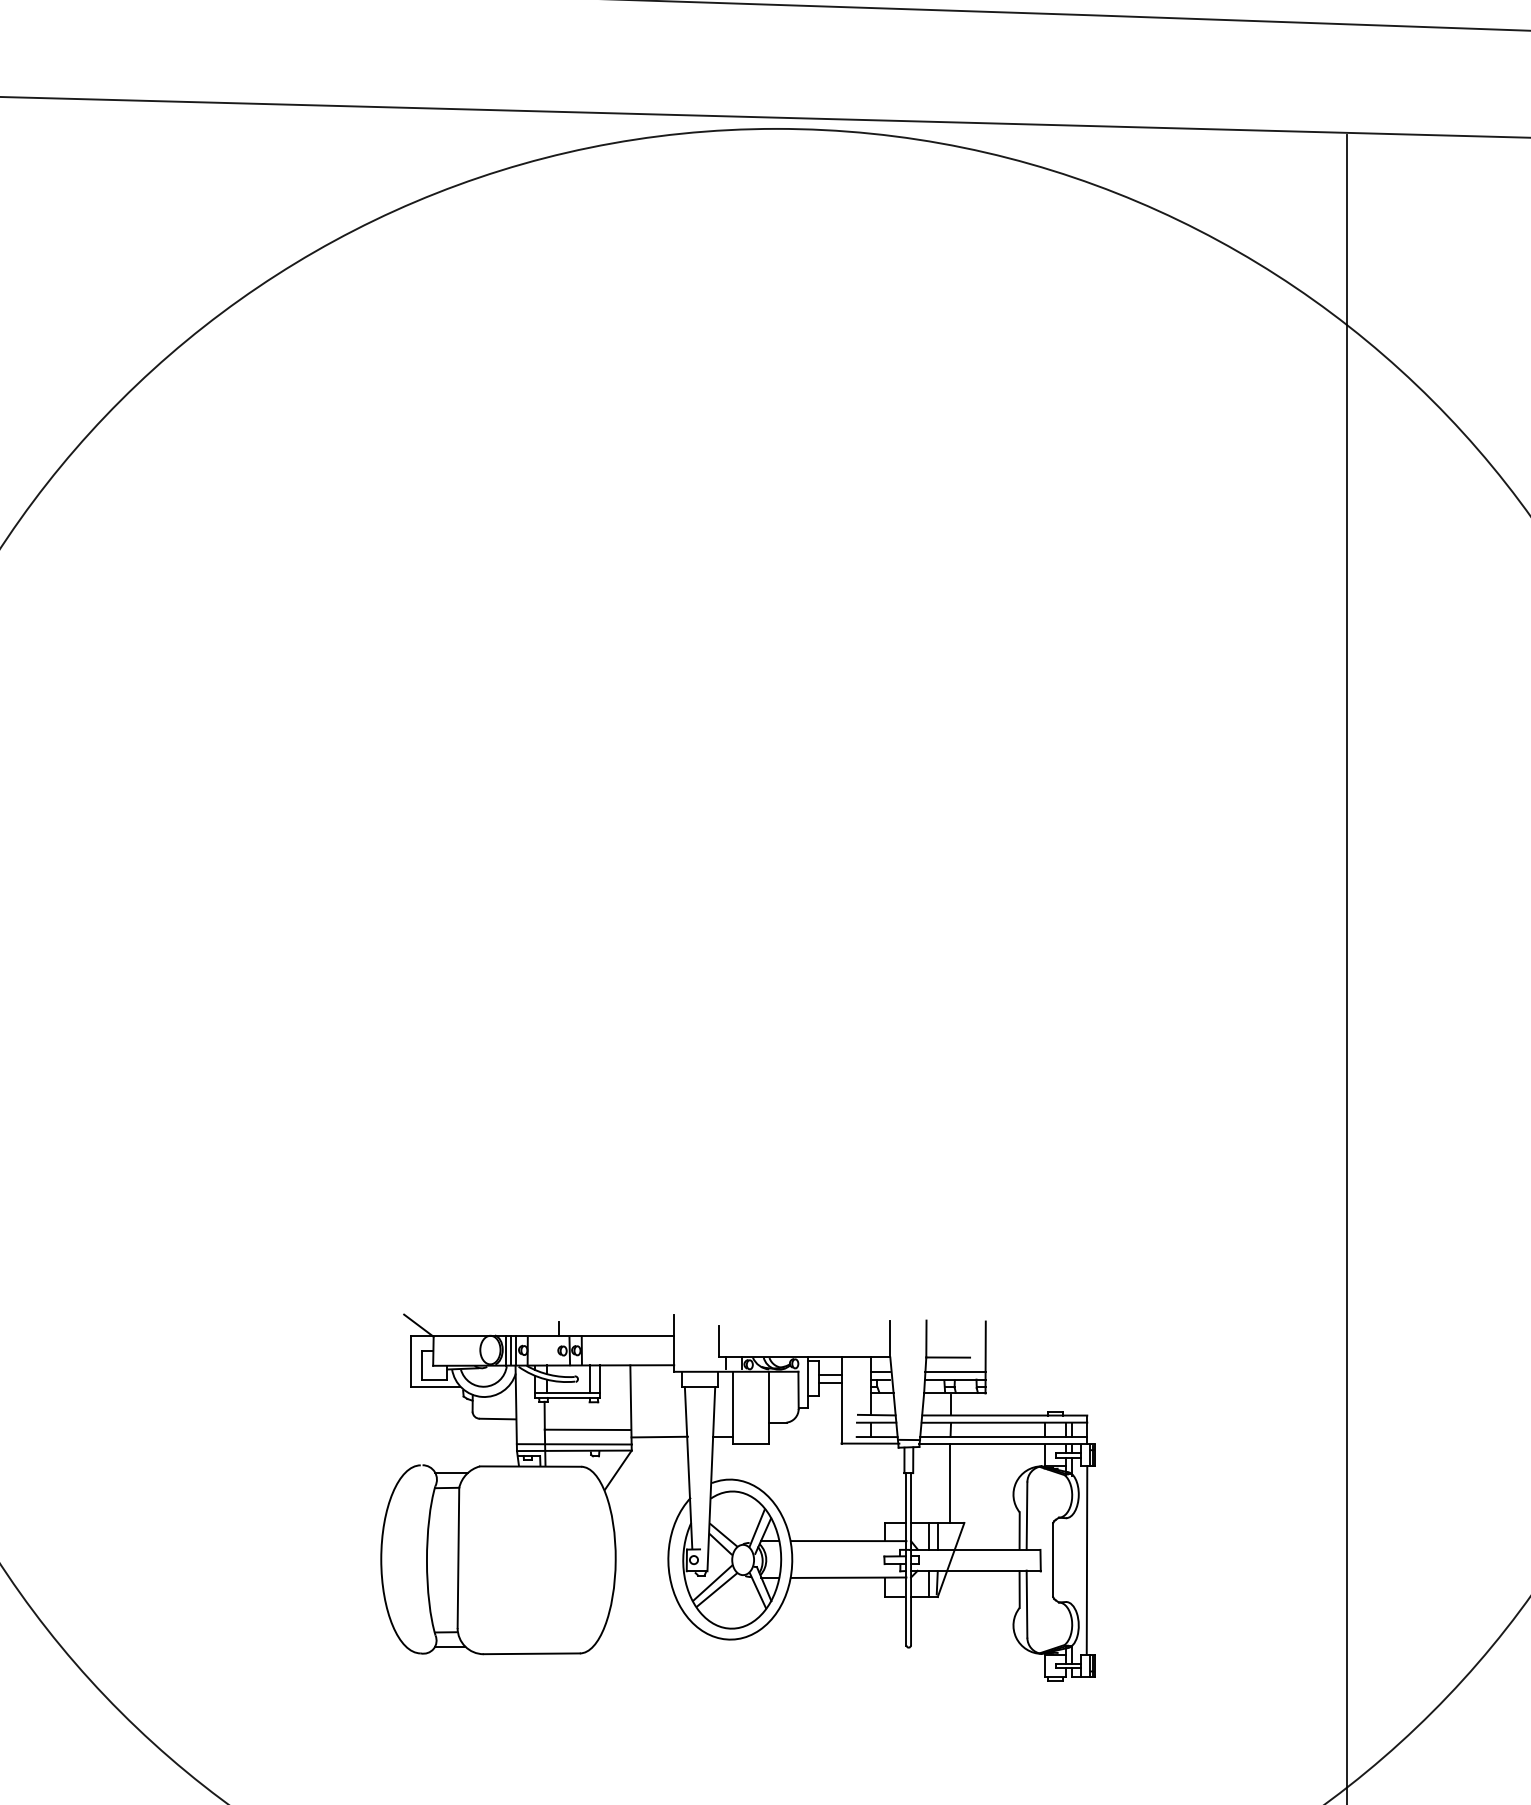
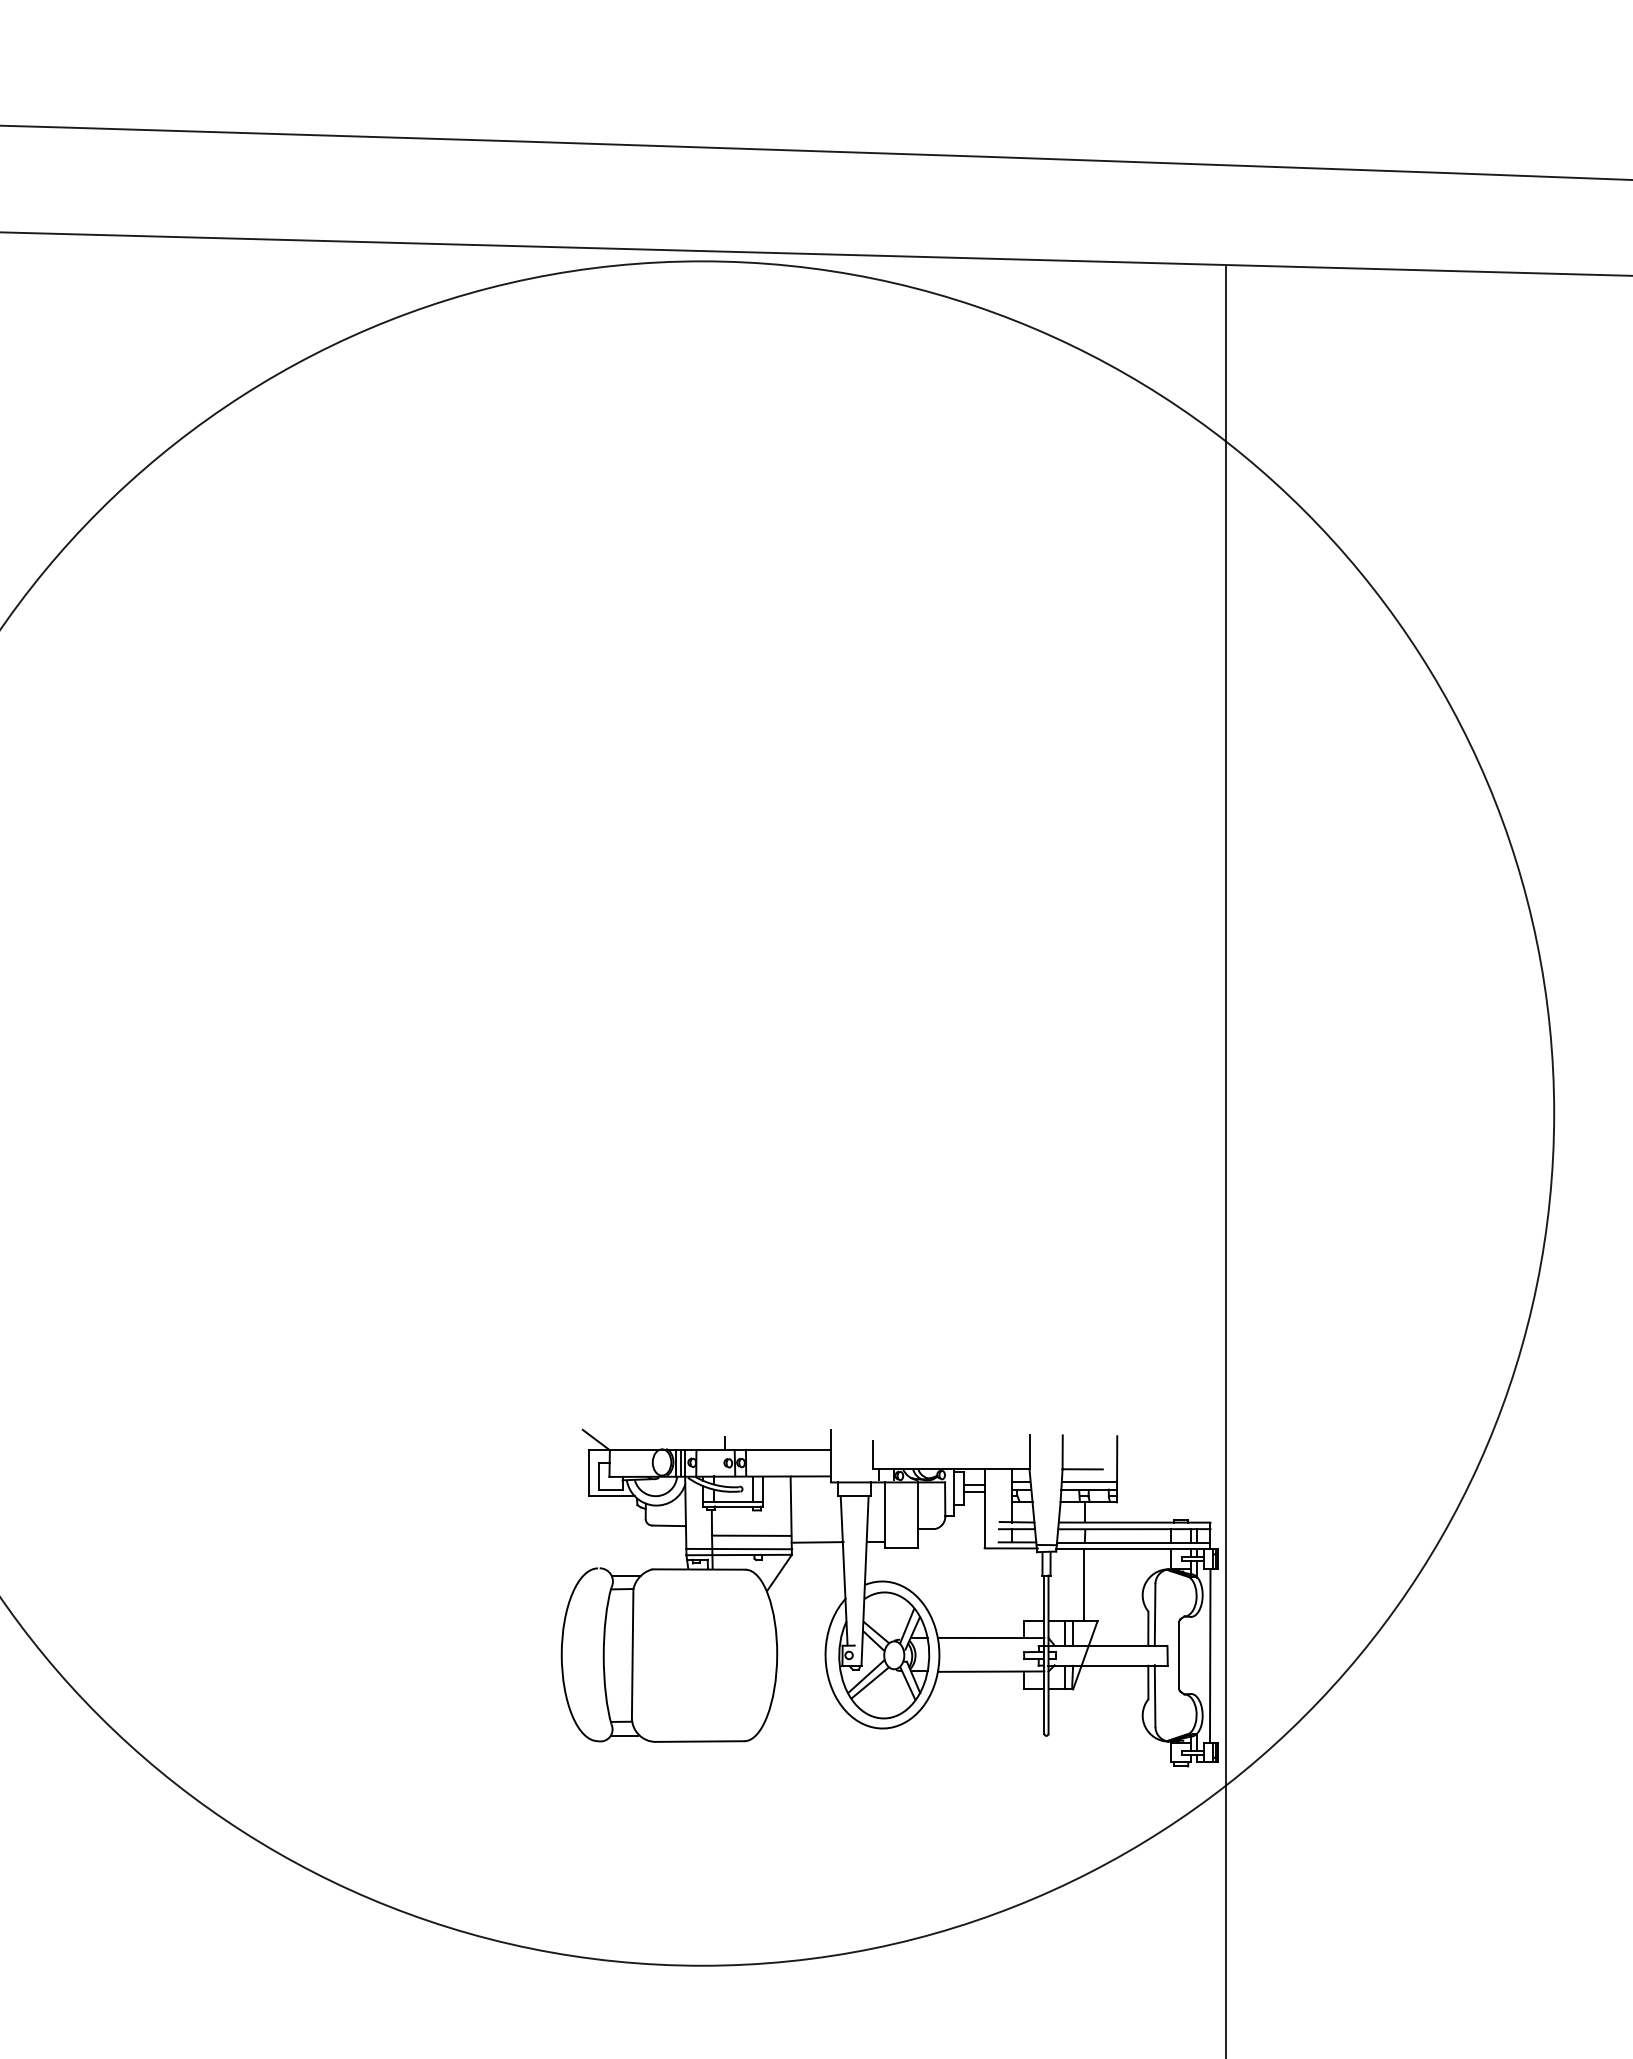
part: (737, 1497) -> (889, 1597), moved

